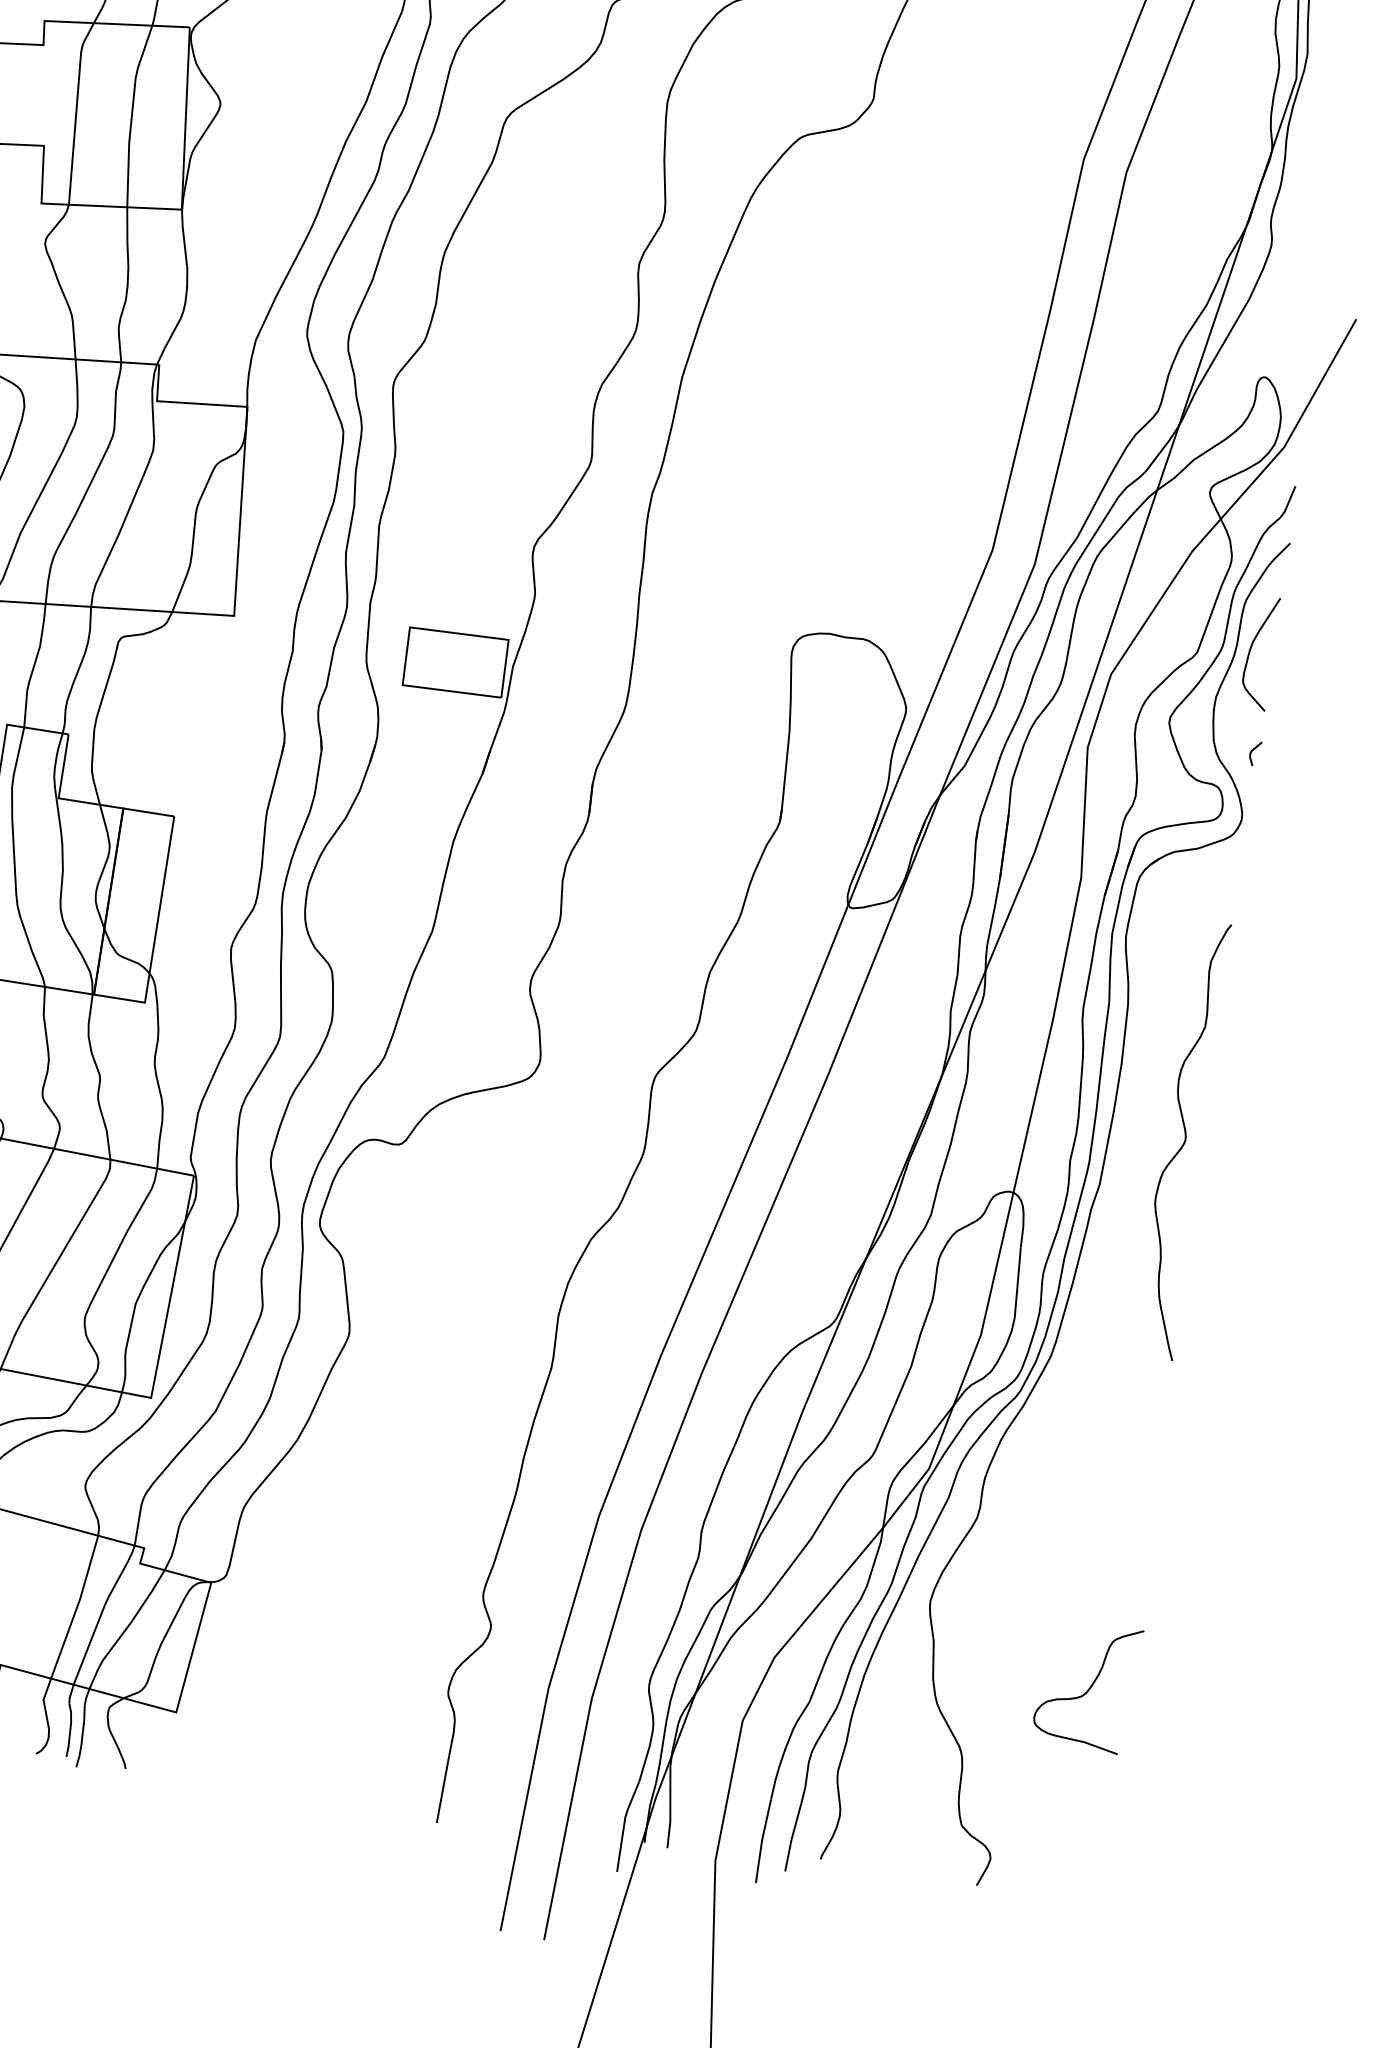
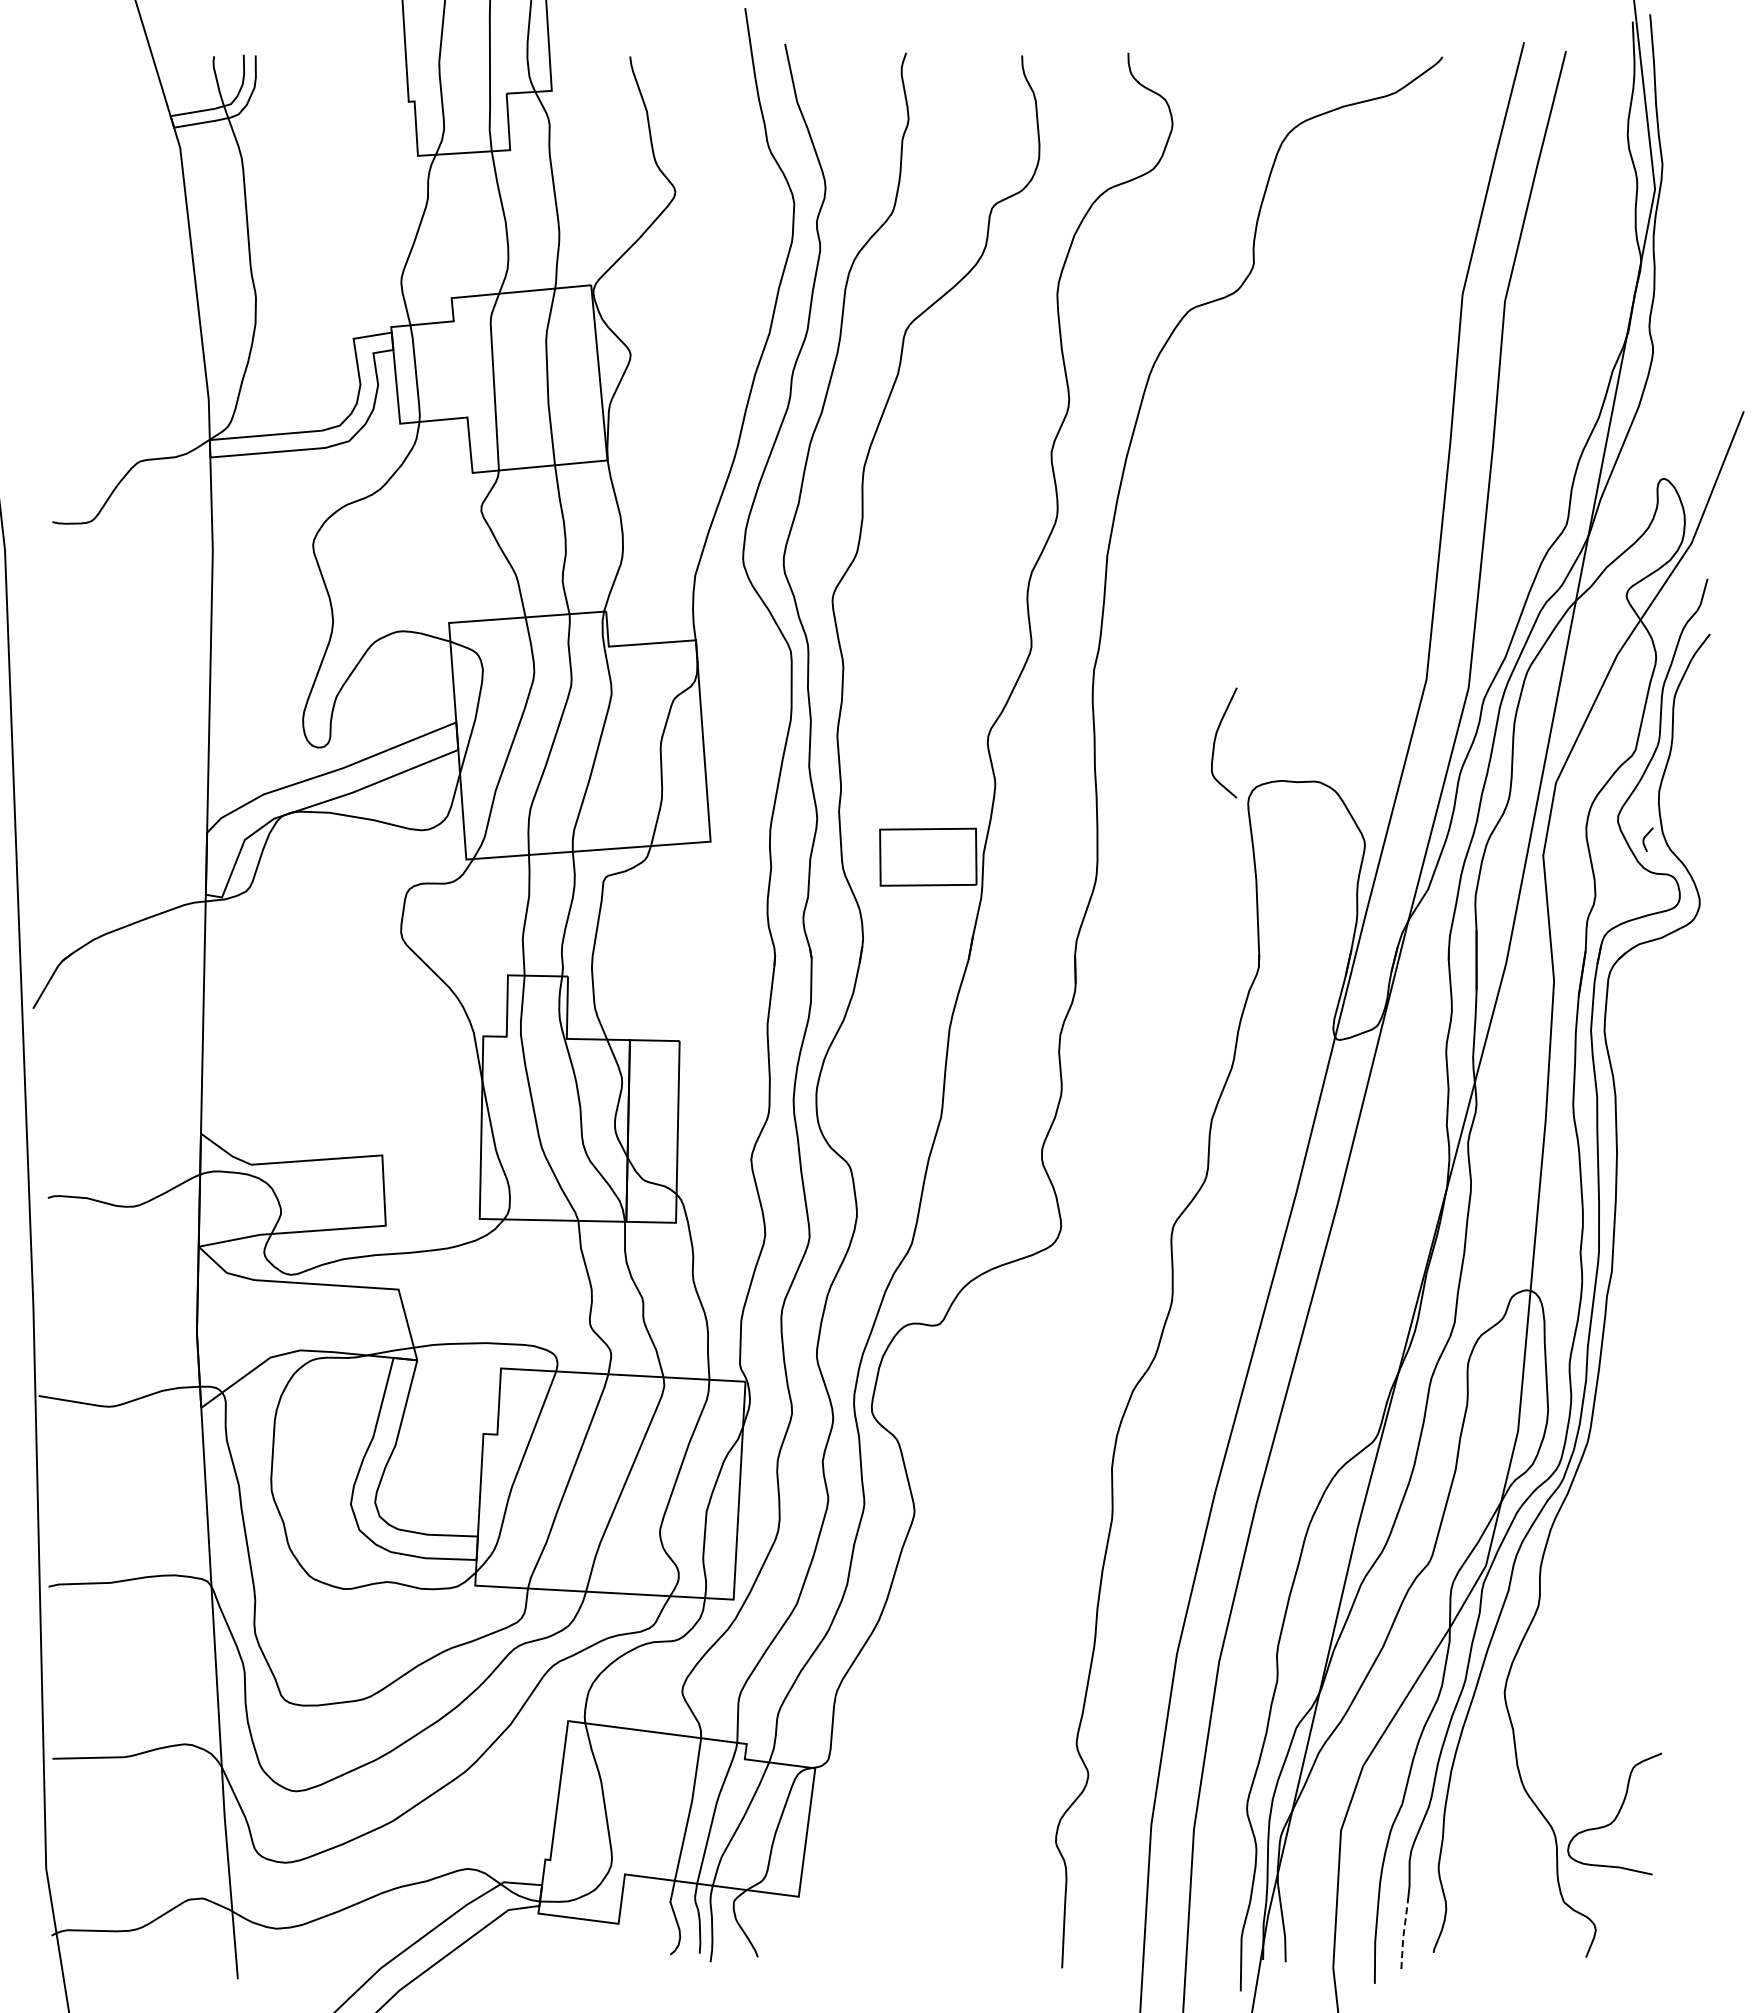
curve: (1252, 647) -> (1216, 738), moved
line: (1252, 751) -> (1645, 837), moved
curve: (1183, 1141) -> (1686, 1219), removed
curve: (1089, 1687) -> (1616, 1814), moved
line: (792, 1837) -> (1403, 1935), solid -> dashed

